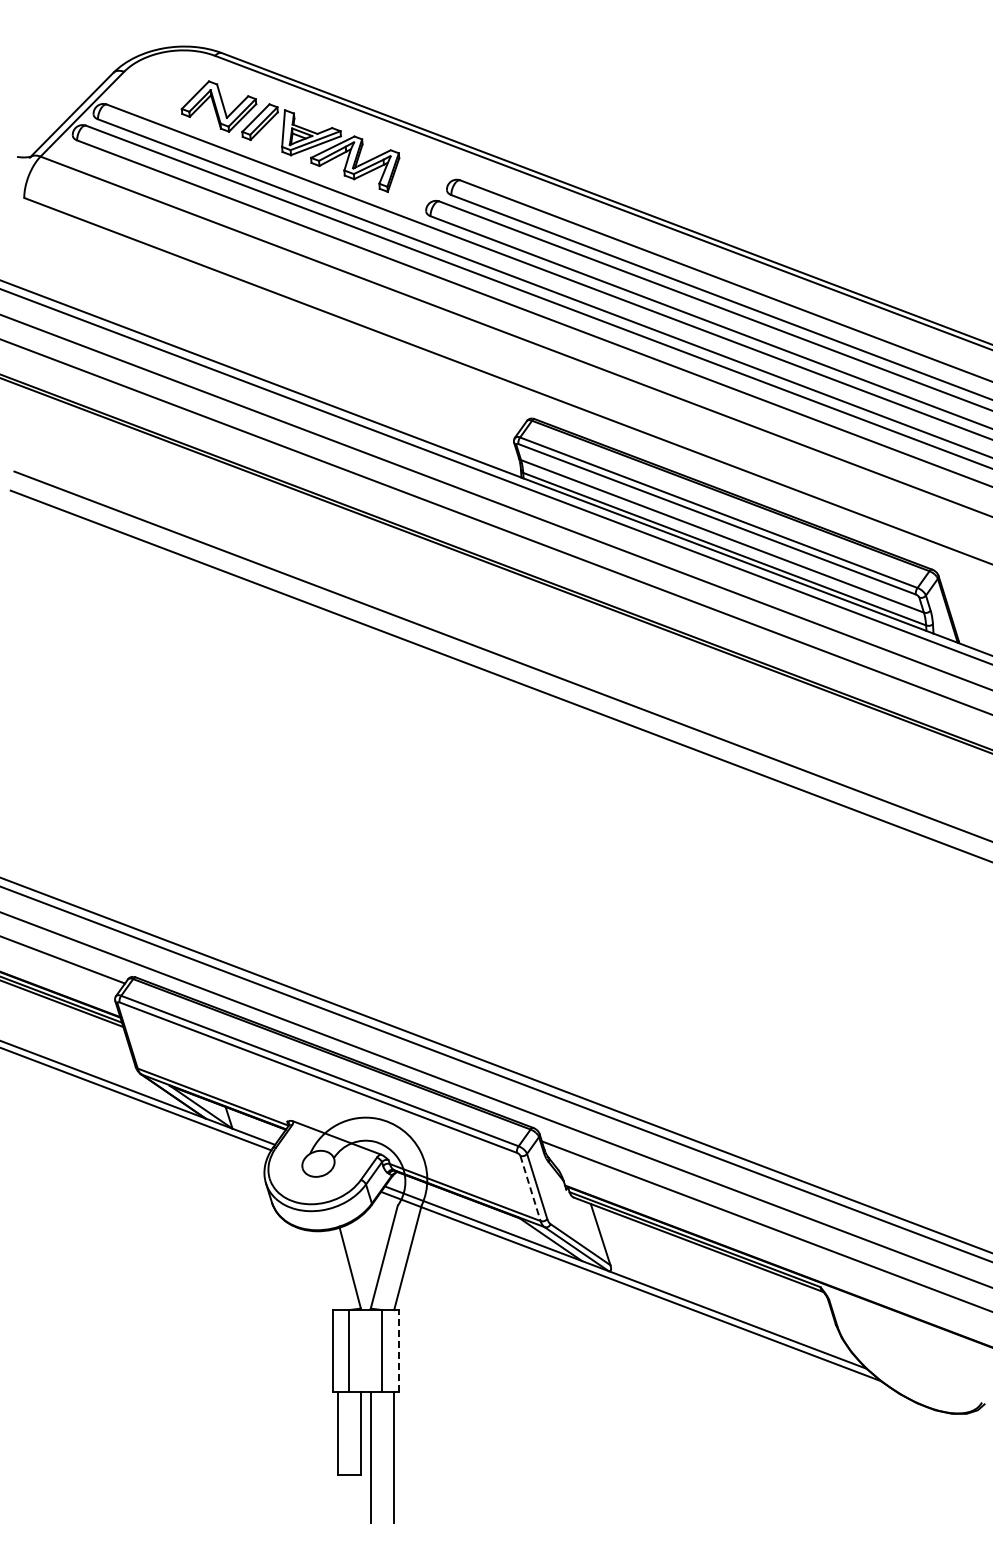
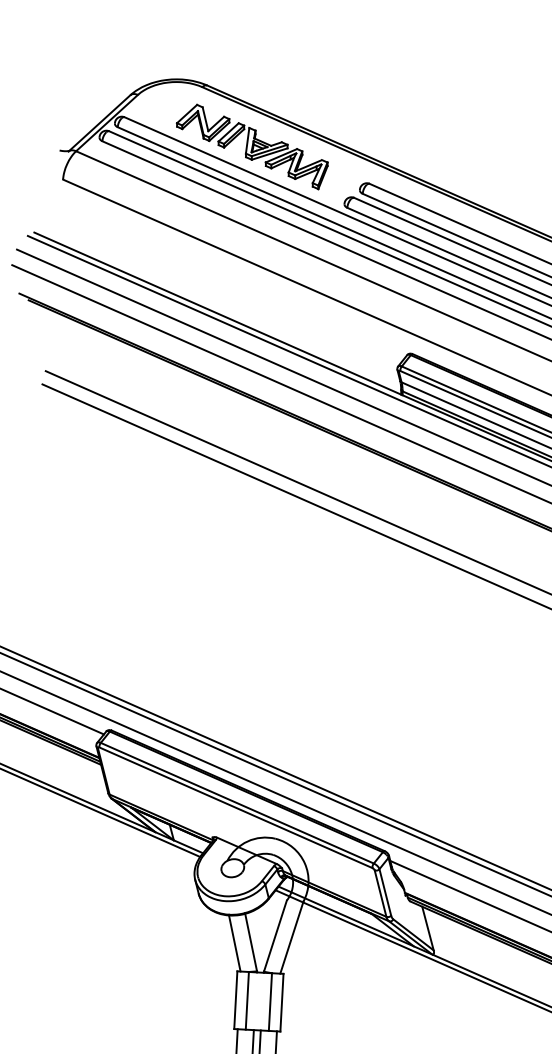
line: (530, 1188) -> (380, 893), dashed -> solid
line: (326, 1270) -> (234, 943), added
line: (398, 1350) -> (281, 1002), dashed -> solid

